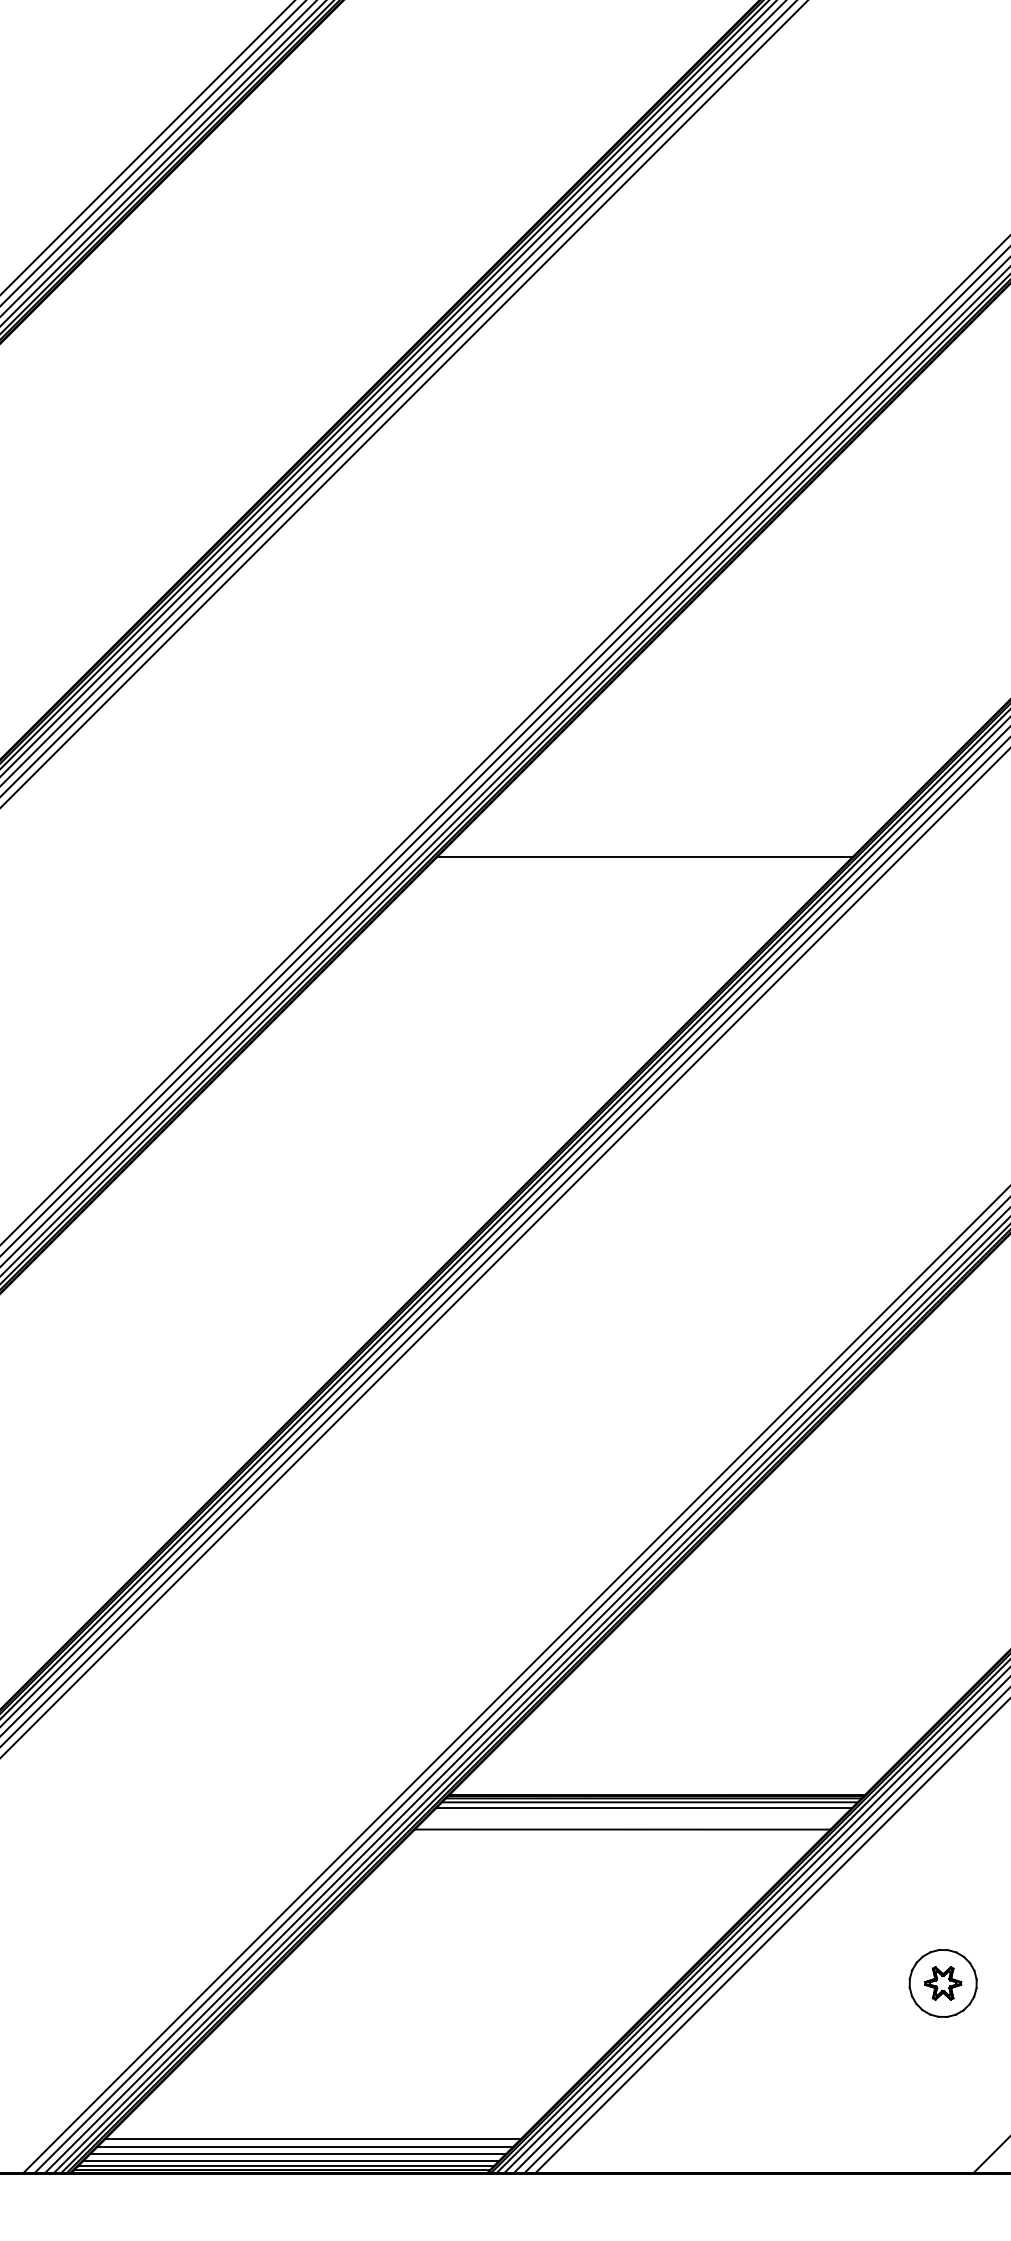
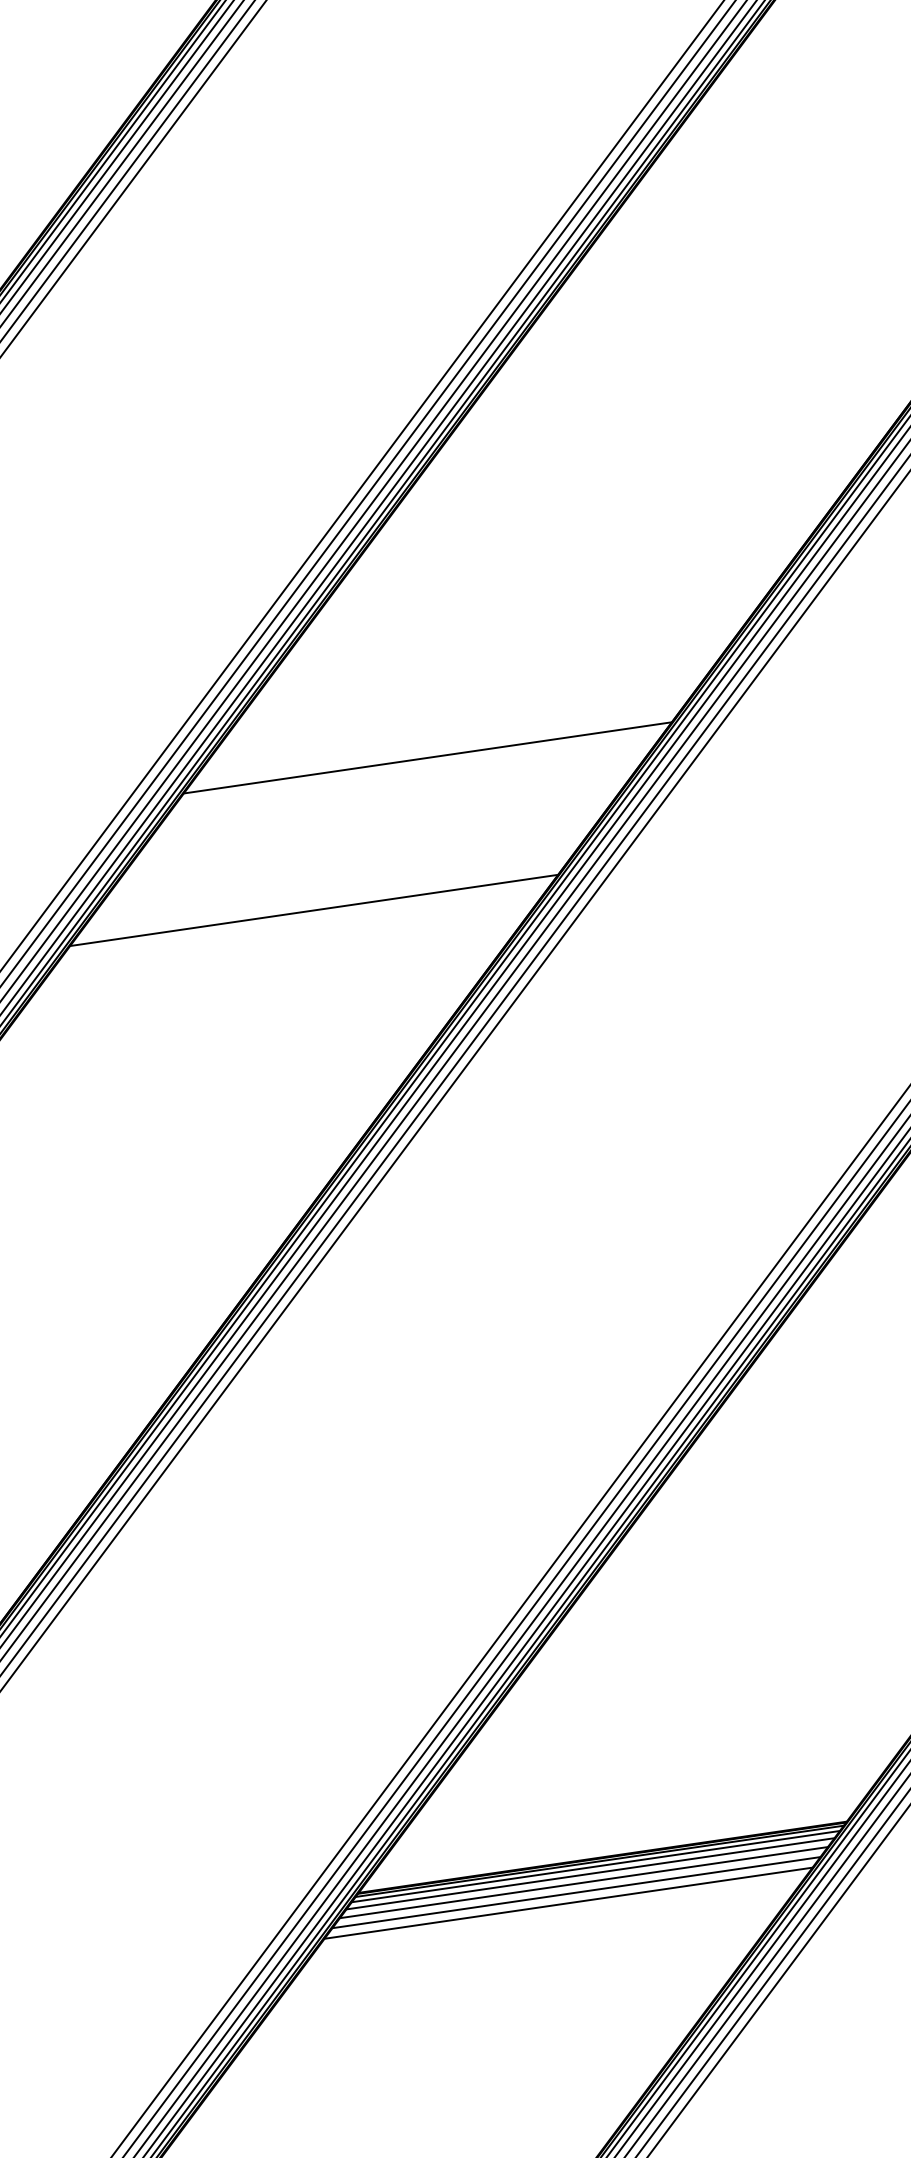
line: (531, 970) -> (314, 910), added
line: (637, 1814) -> (583, 1883), added
line: (630, 1821) -> (576, 1892), added

